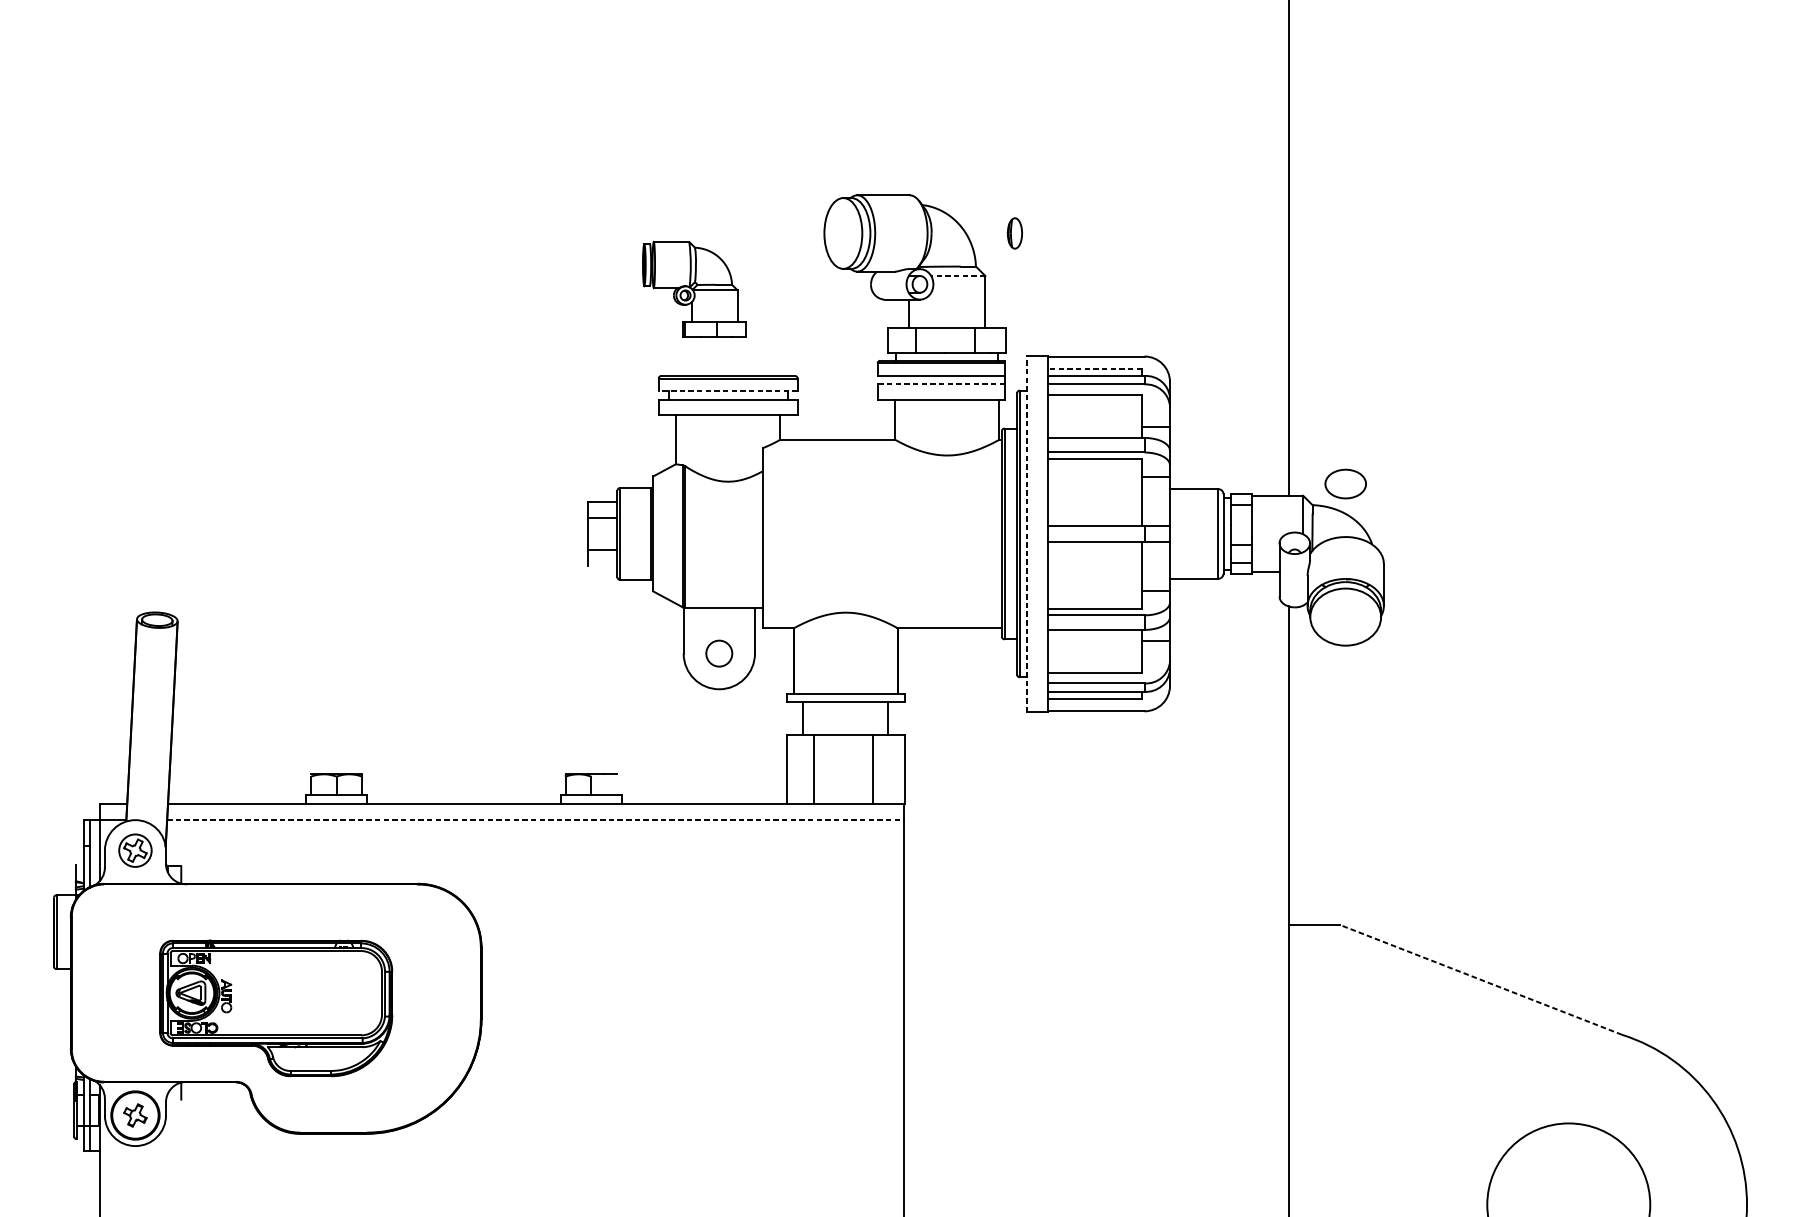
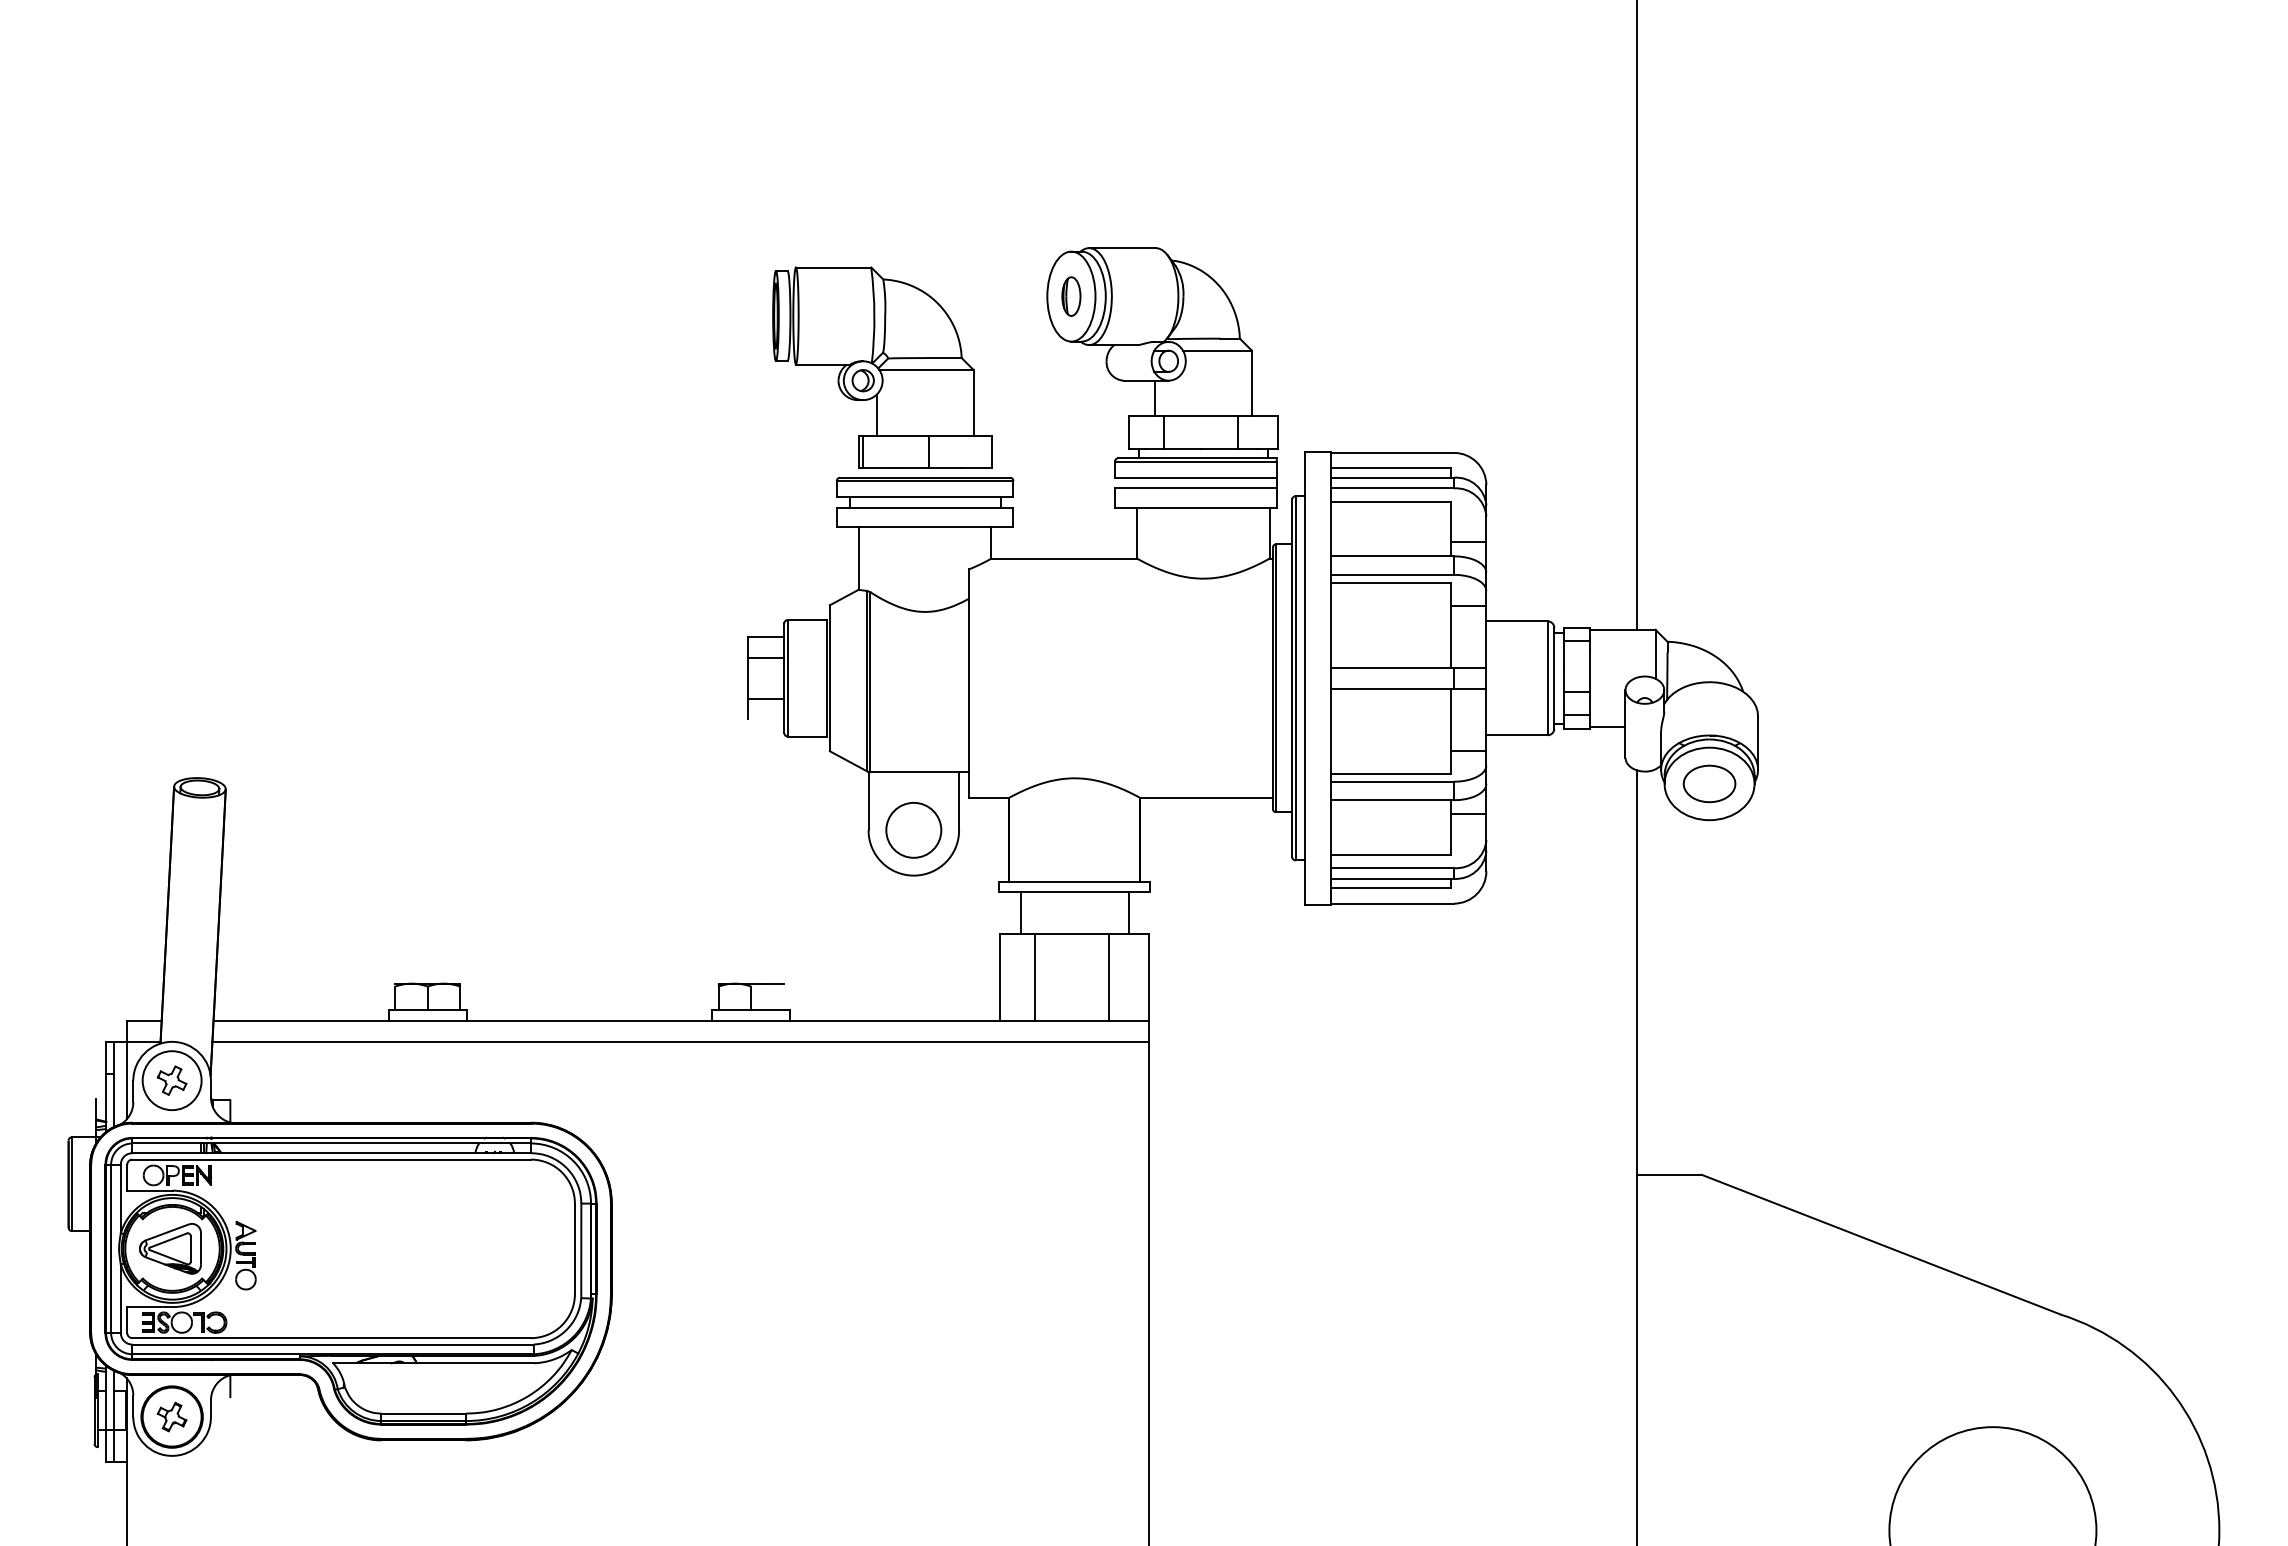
part: (1015, 233) -> (1071, 296), moved
line: (957, 275) -> (1216, 350), dashed -> solid
part: (694, 289) -> (882, 367), size x1.67
line: (1094, 368) -> (1390, 468), dashed -> solid
line: (941, 384) -> (1195, 488), dashed -> solid
line: (727, 391) -> (924, 497), dashed -> solid
part: (1345, 483) -> (1709, 783), moved
line: (1027, 533) -> (1305, 677), dashed -> solid
circle: (719, 652) -> (913, 829), size x1.67
line: (536, 819) -> (681, 1041), dashed -> solid
circle: (134, 850) -> (171, 1080), size x1.43
line: (1481, 979) -> (1881, 1244), dashed -> solid
part: (275, 1008) -> (350, 1280), size x1.67

